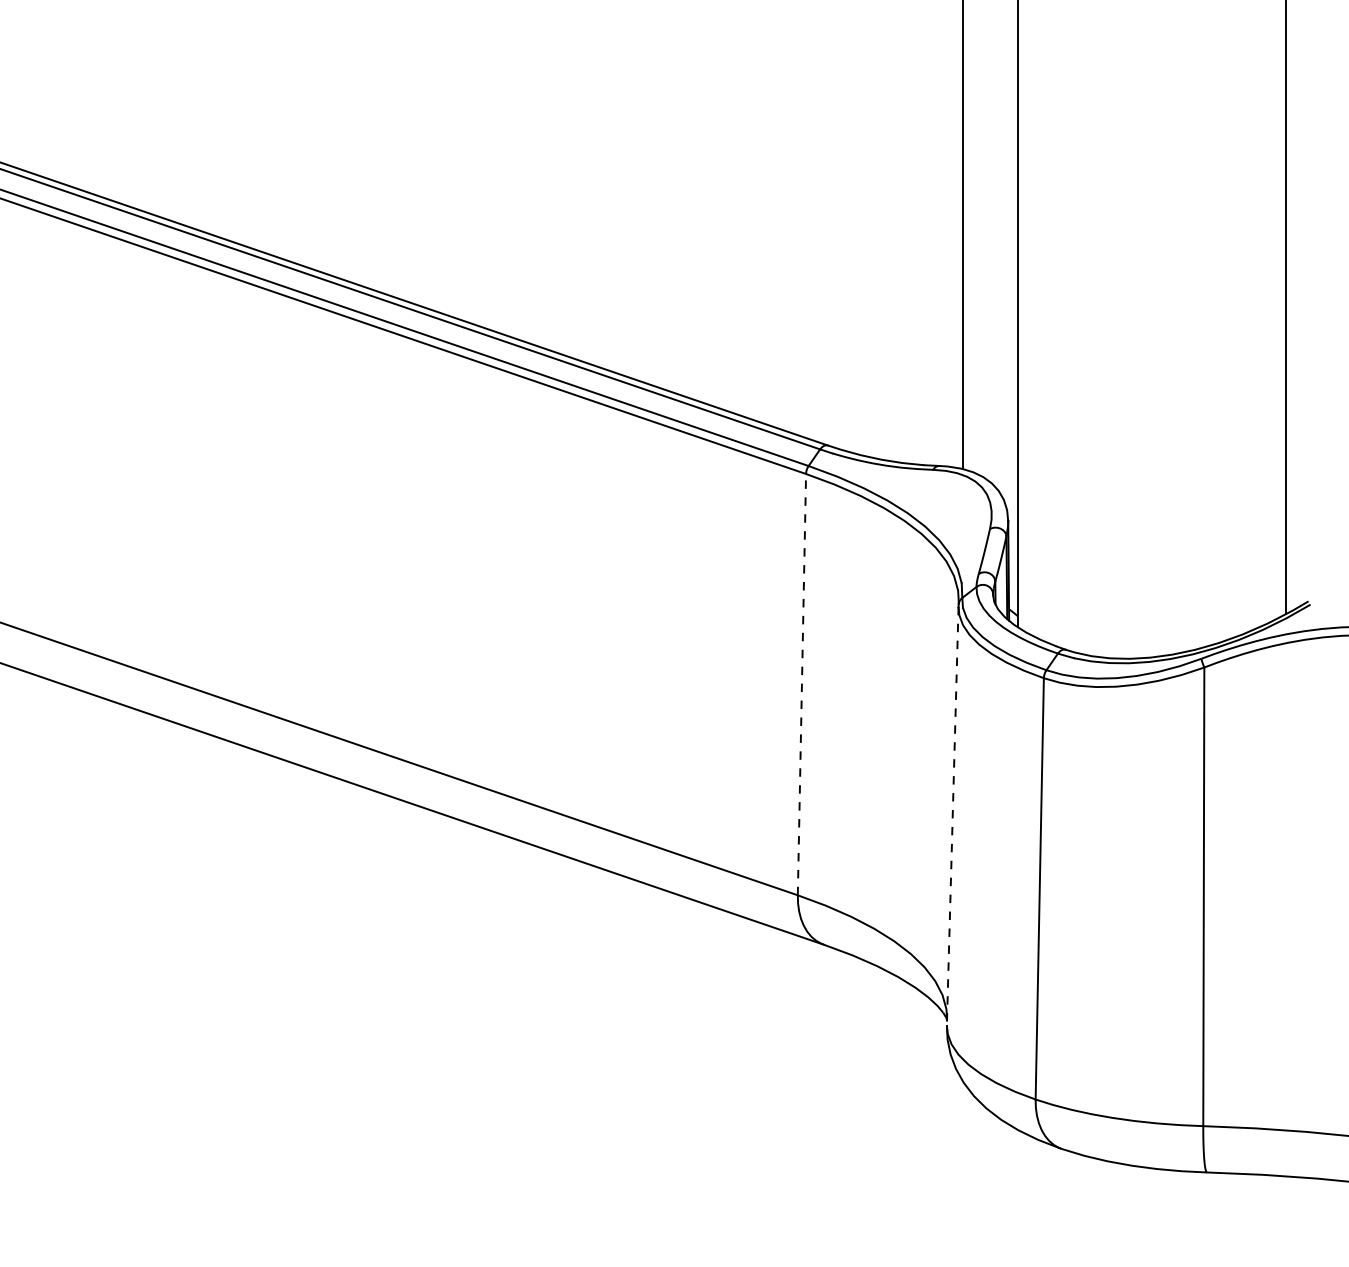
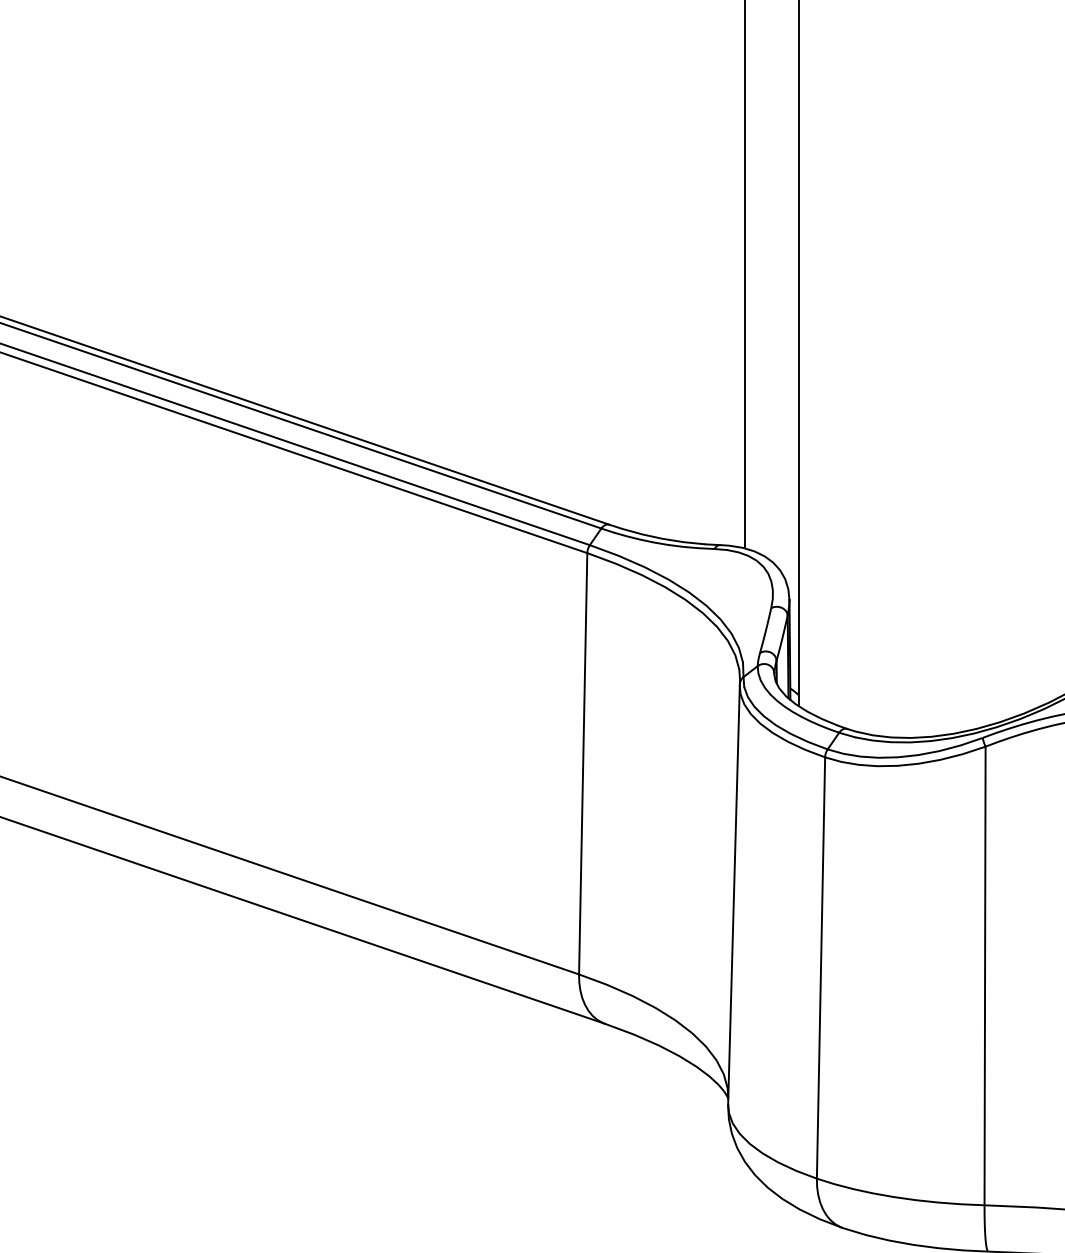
line: (801, 684) -> (582, 763), dashed -> solid
line: (952, 816) -> (733, 895), dashed -> solid

